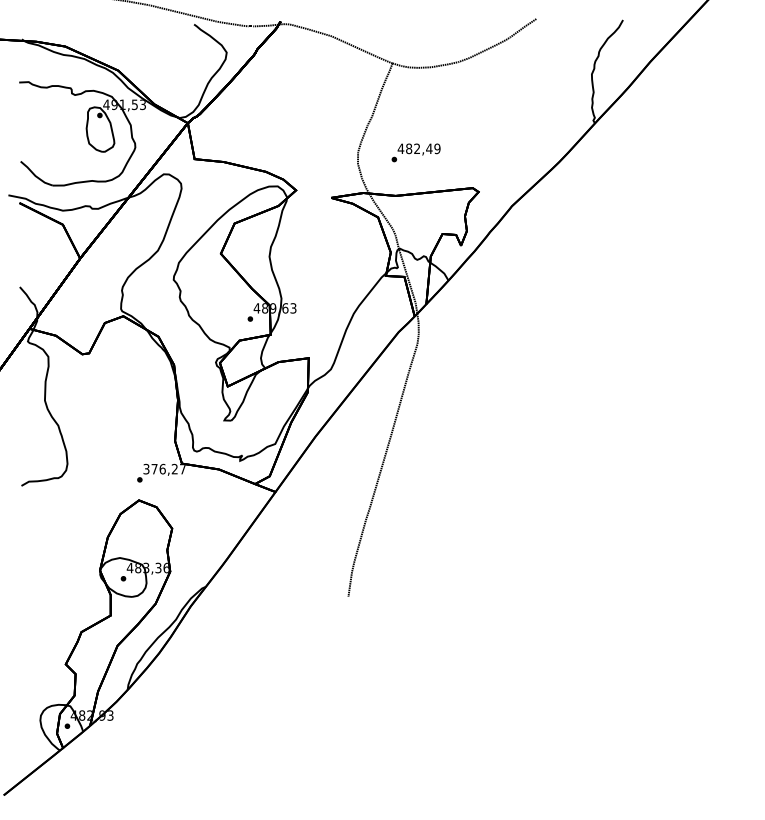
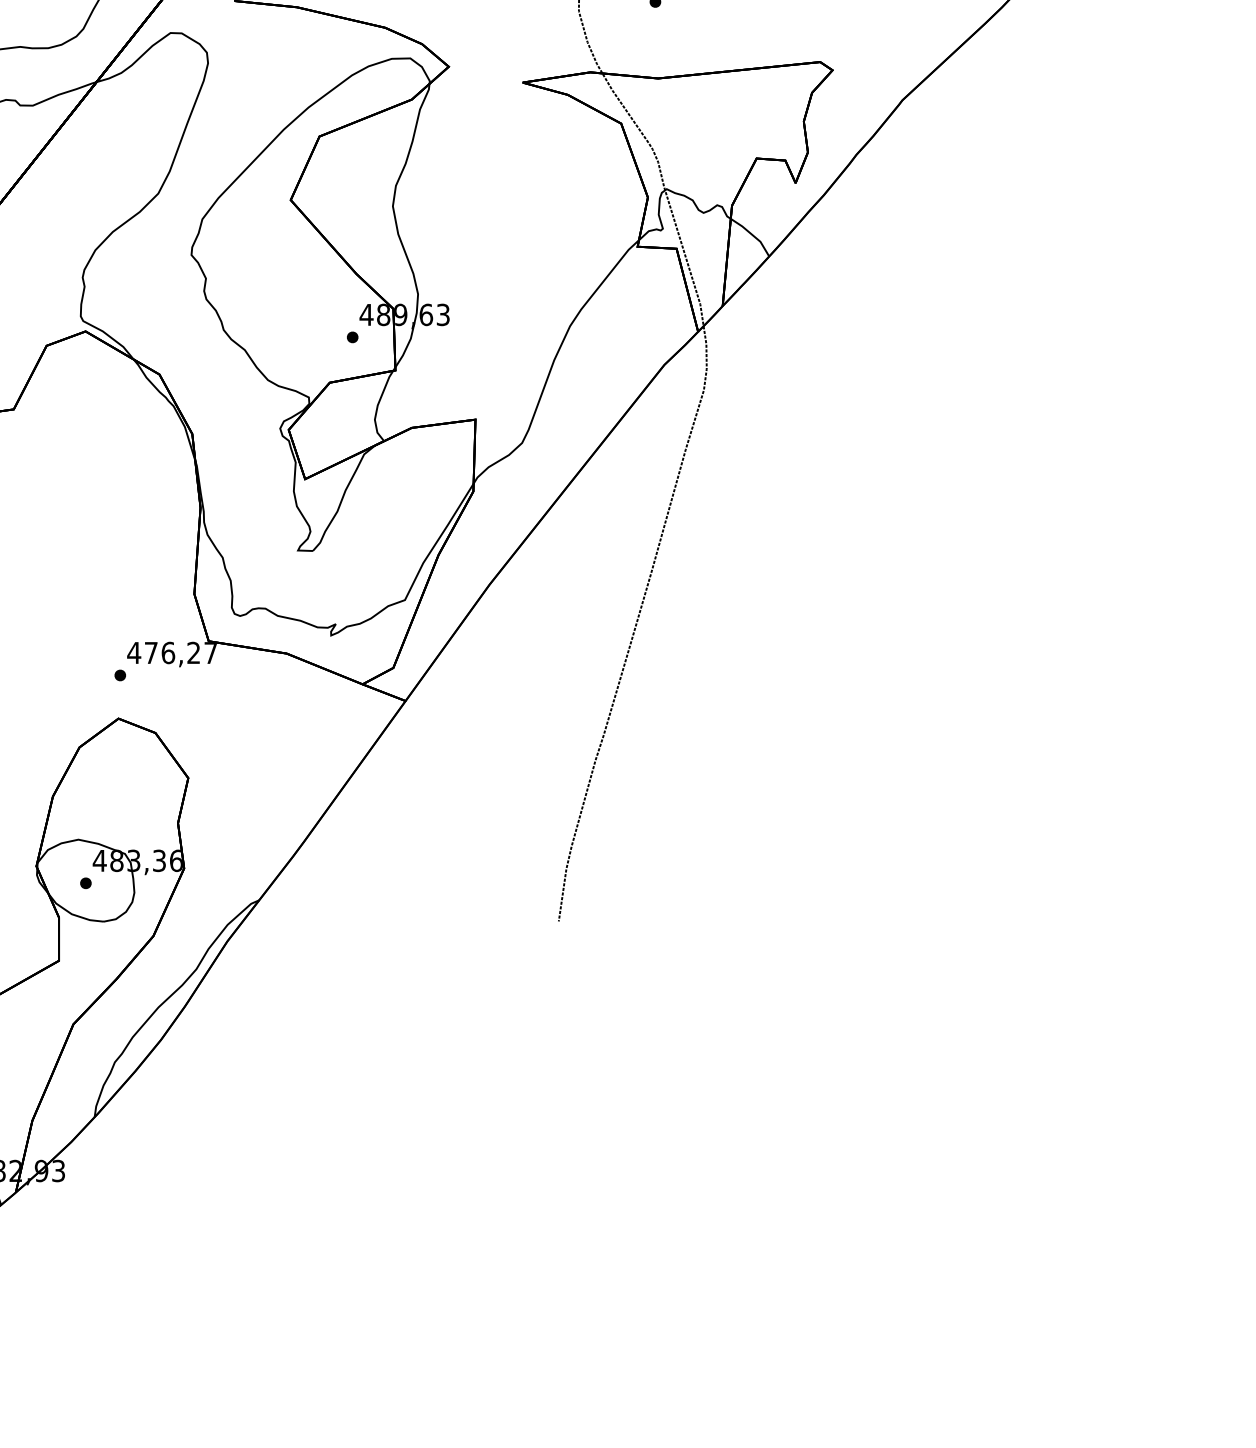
text: (146, 468) -> (134, 651), 376,27 -> 476,27

